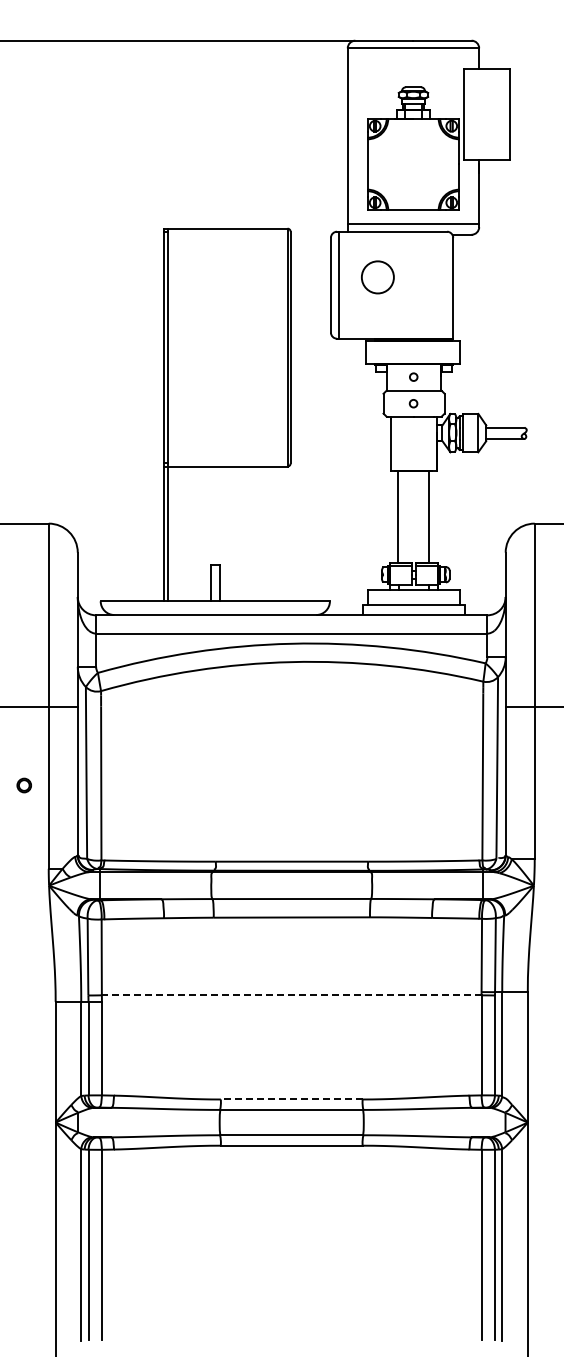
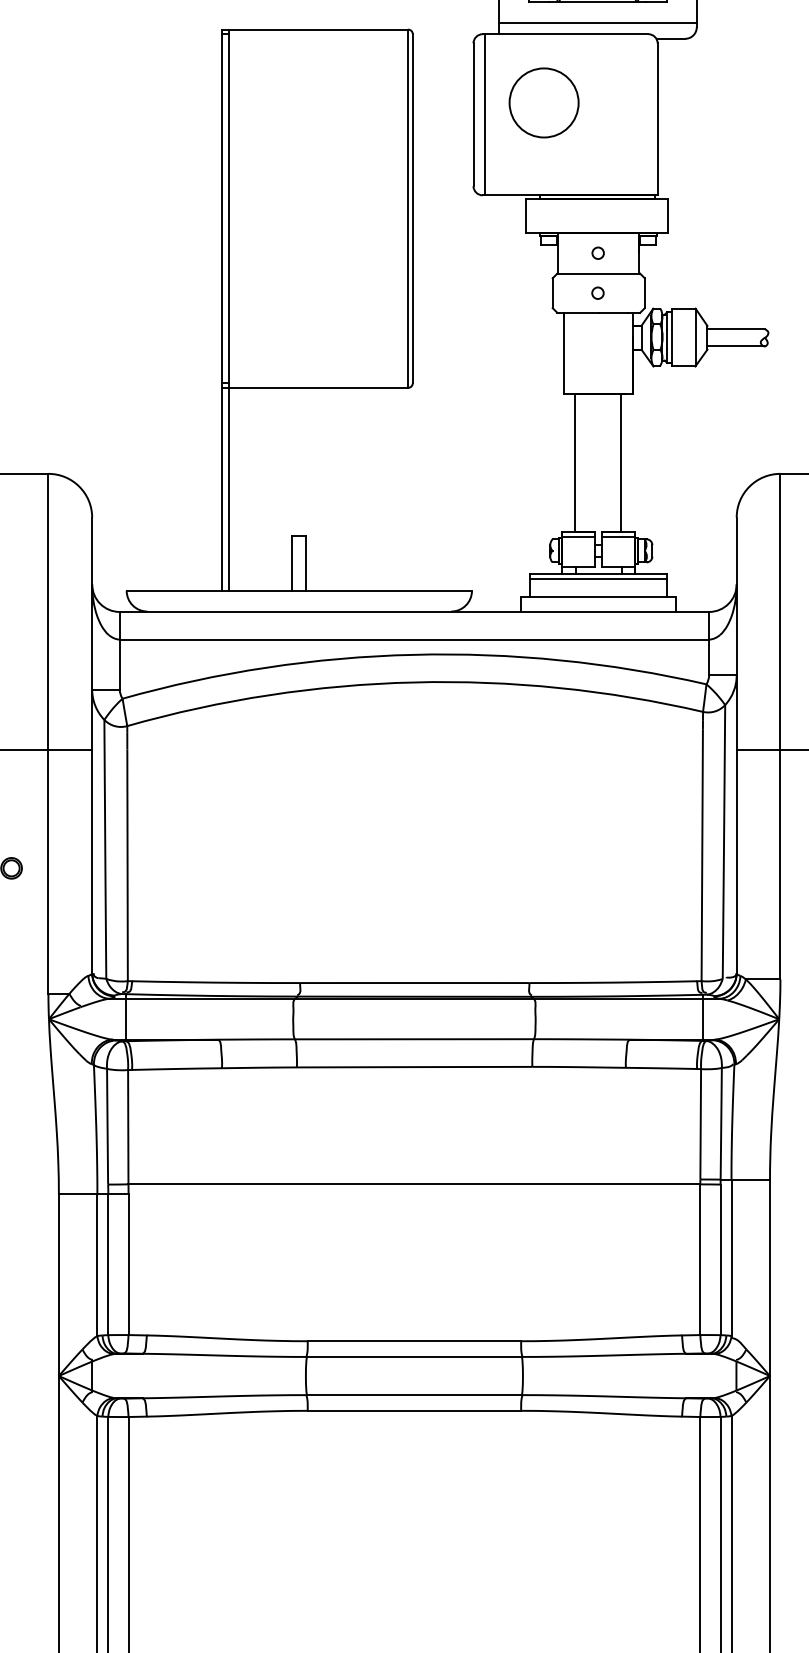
circle: (377, 277) -> (543, 103), size x1.43
line: (413, 593) -> (597, 579), added
line: (291, 995) -> (414, 1184), dashed -> solid
line: (291, 1099) -> (414, 1341), dashed -> solid

